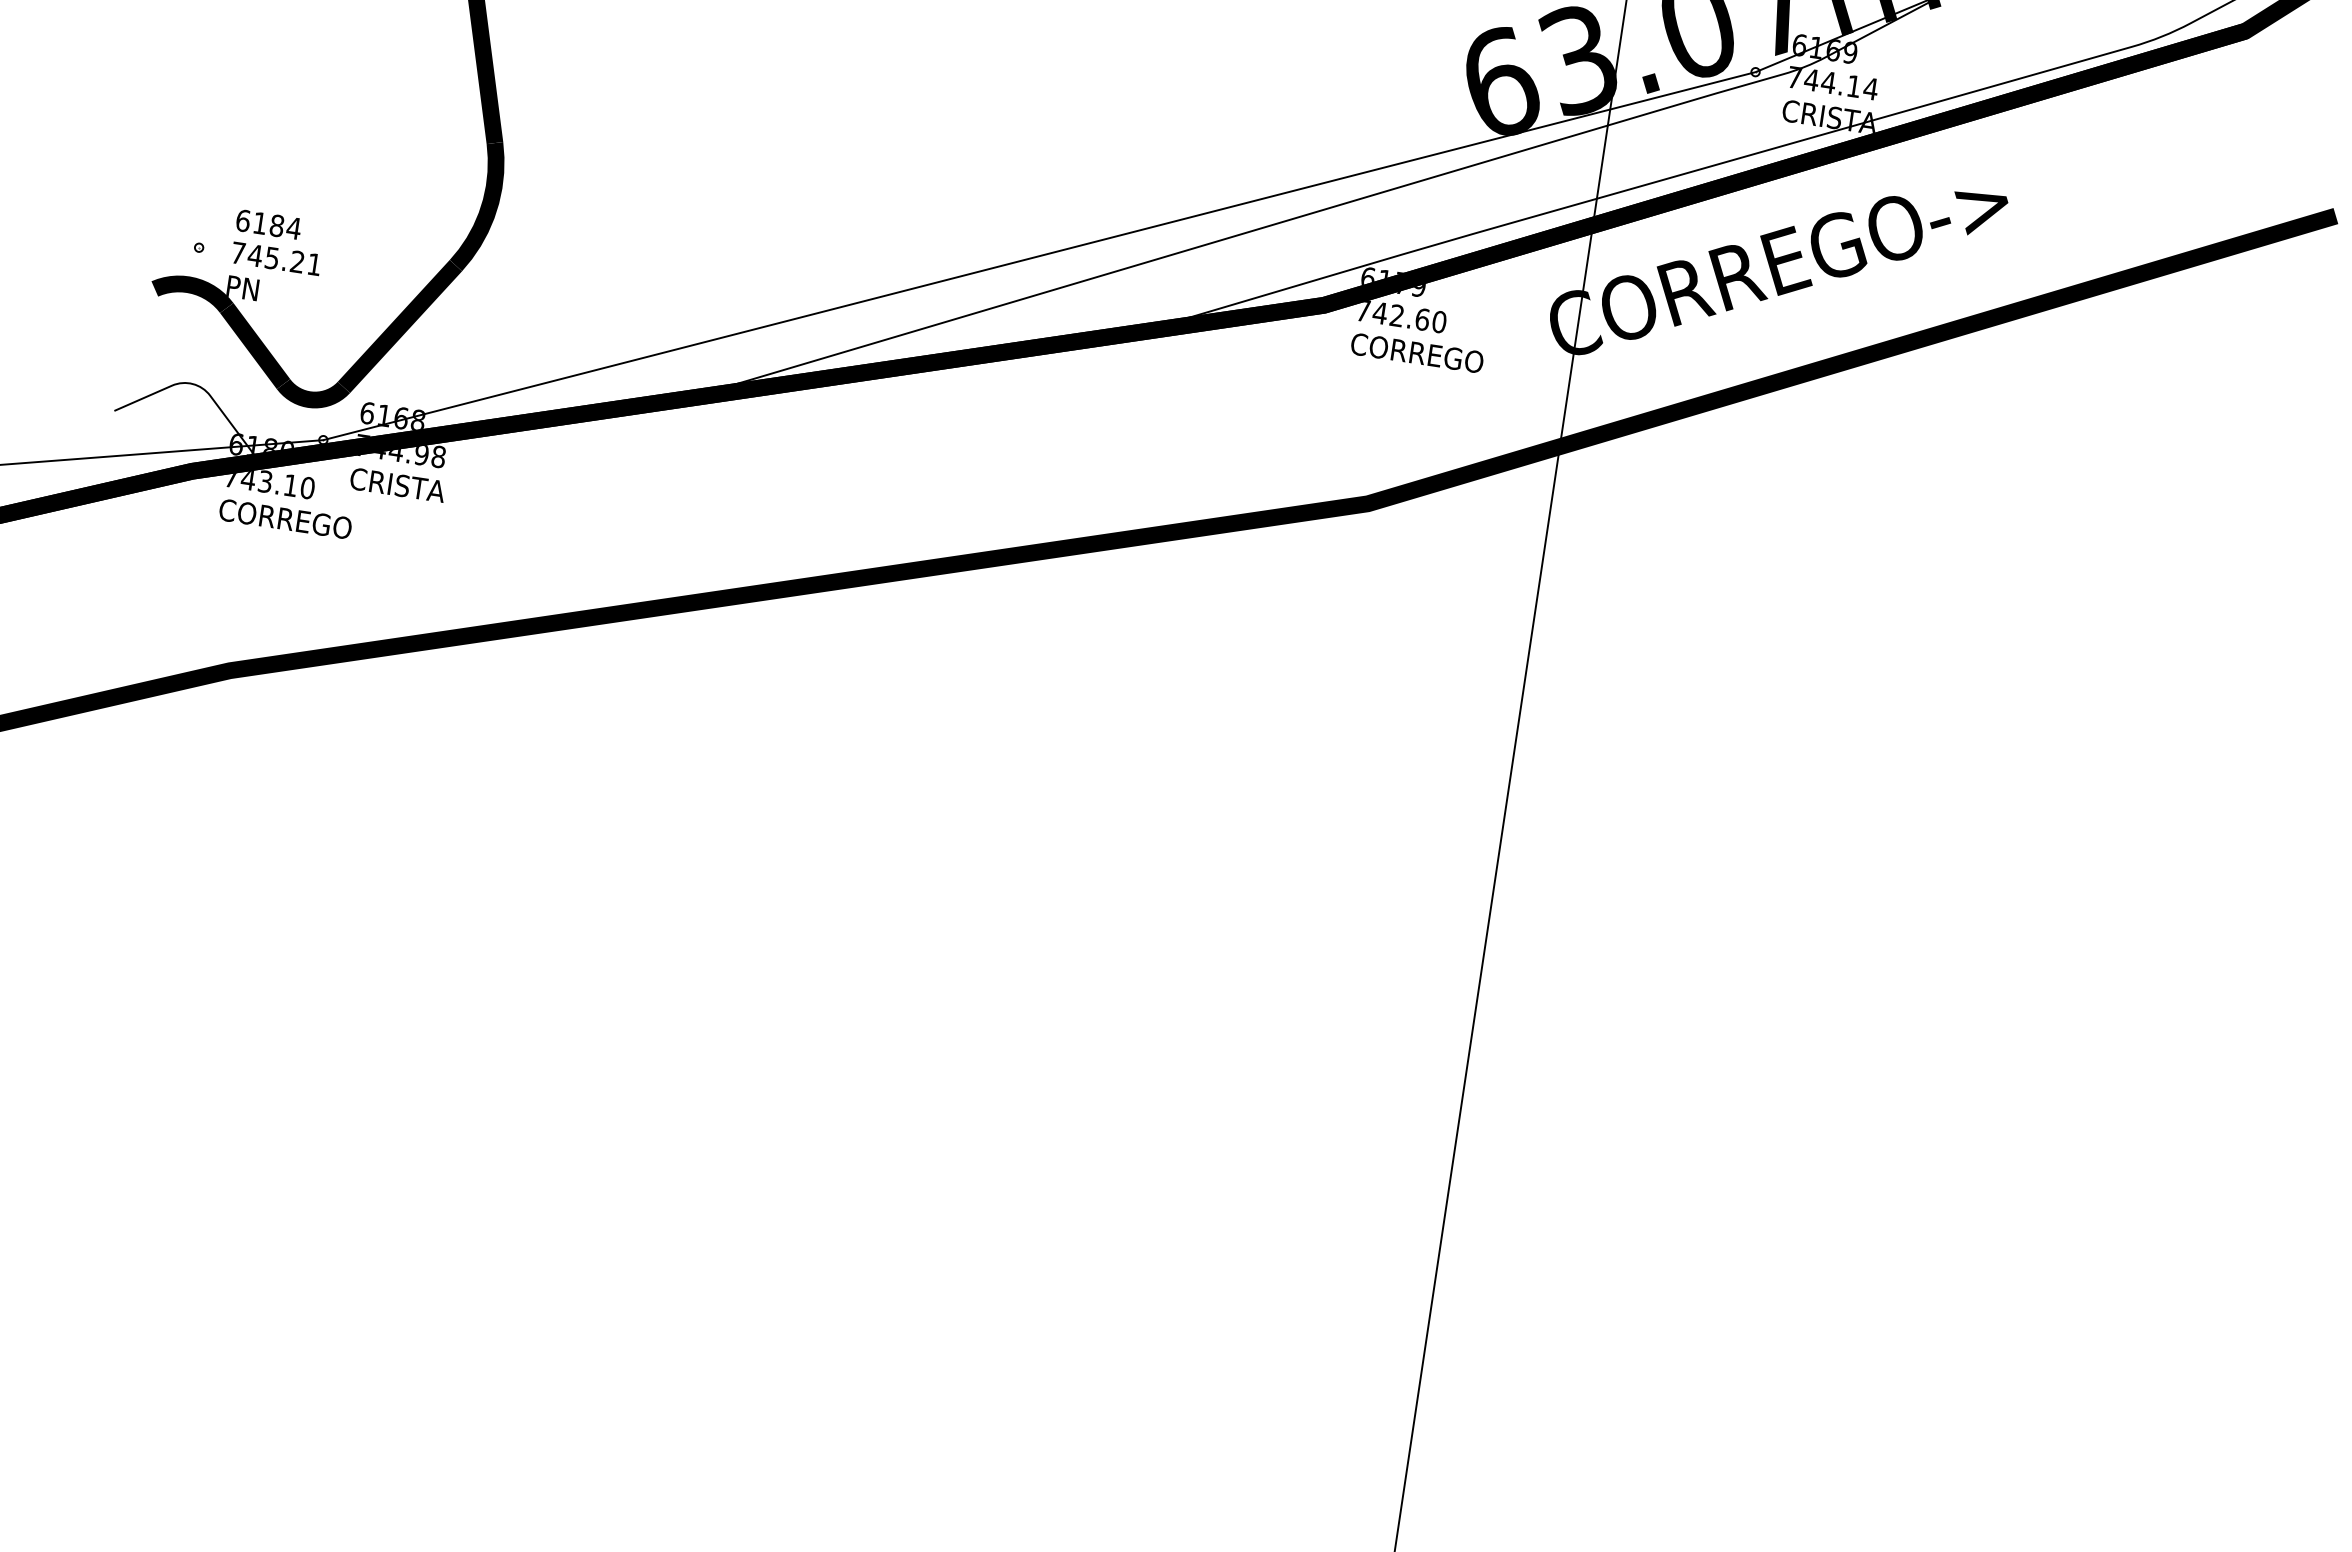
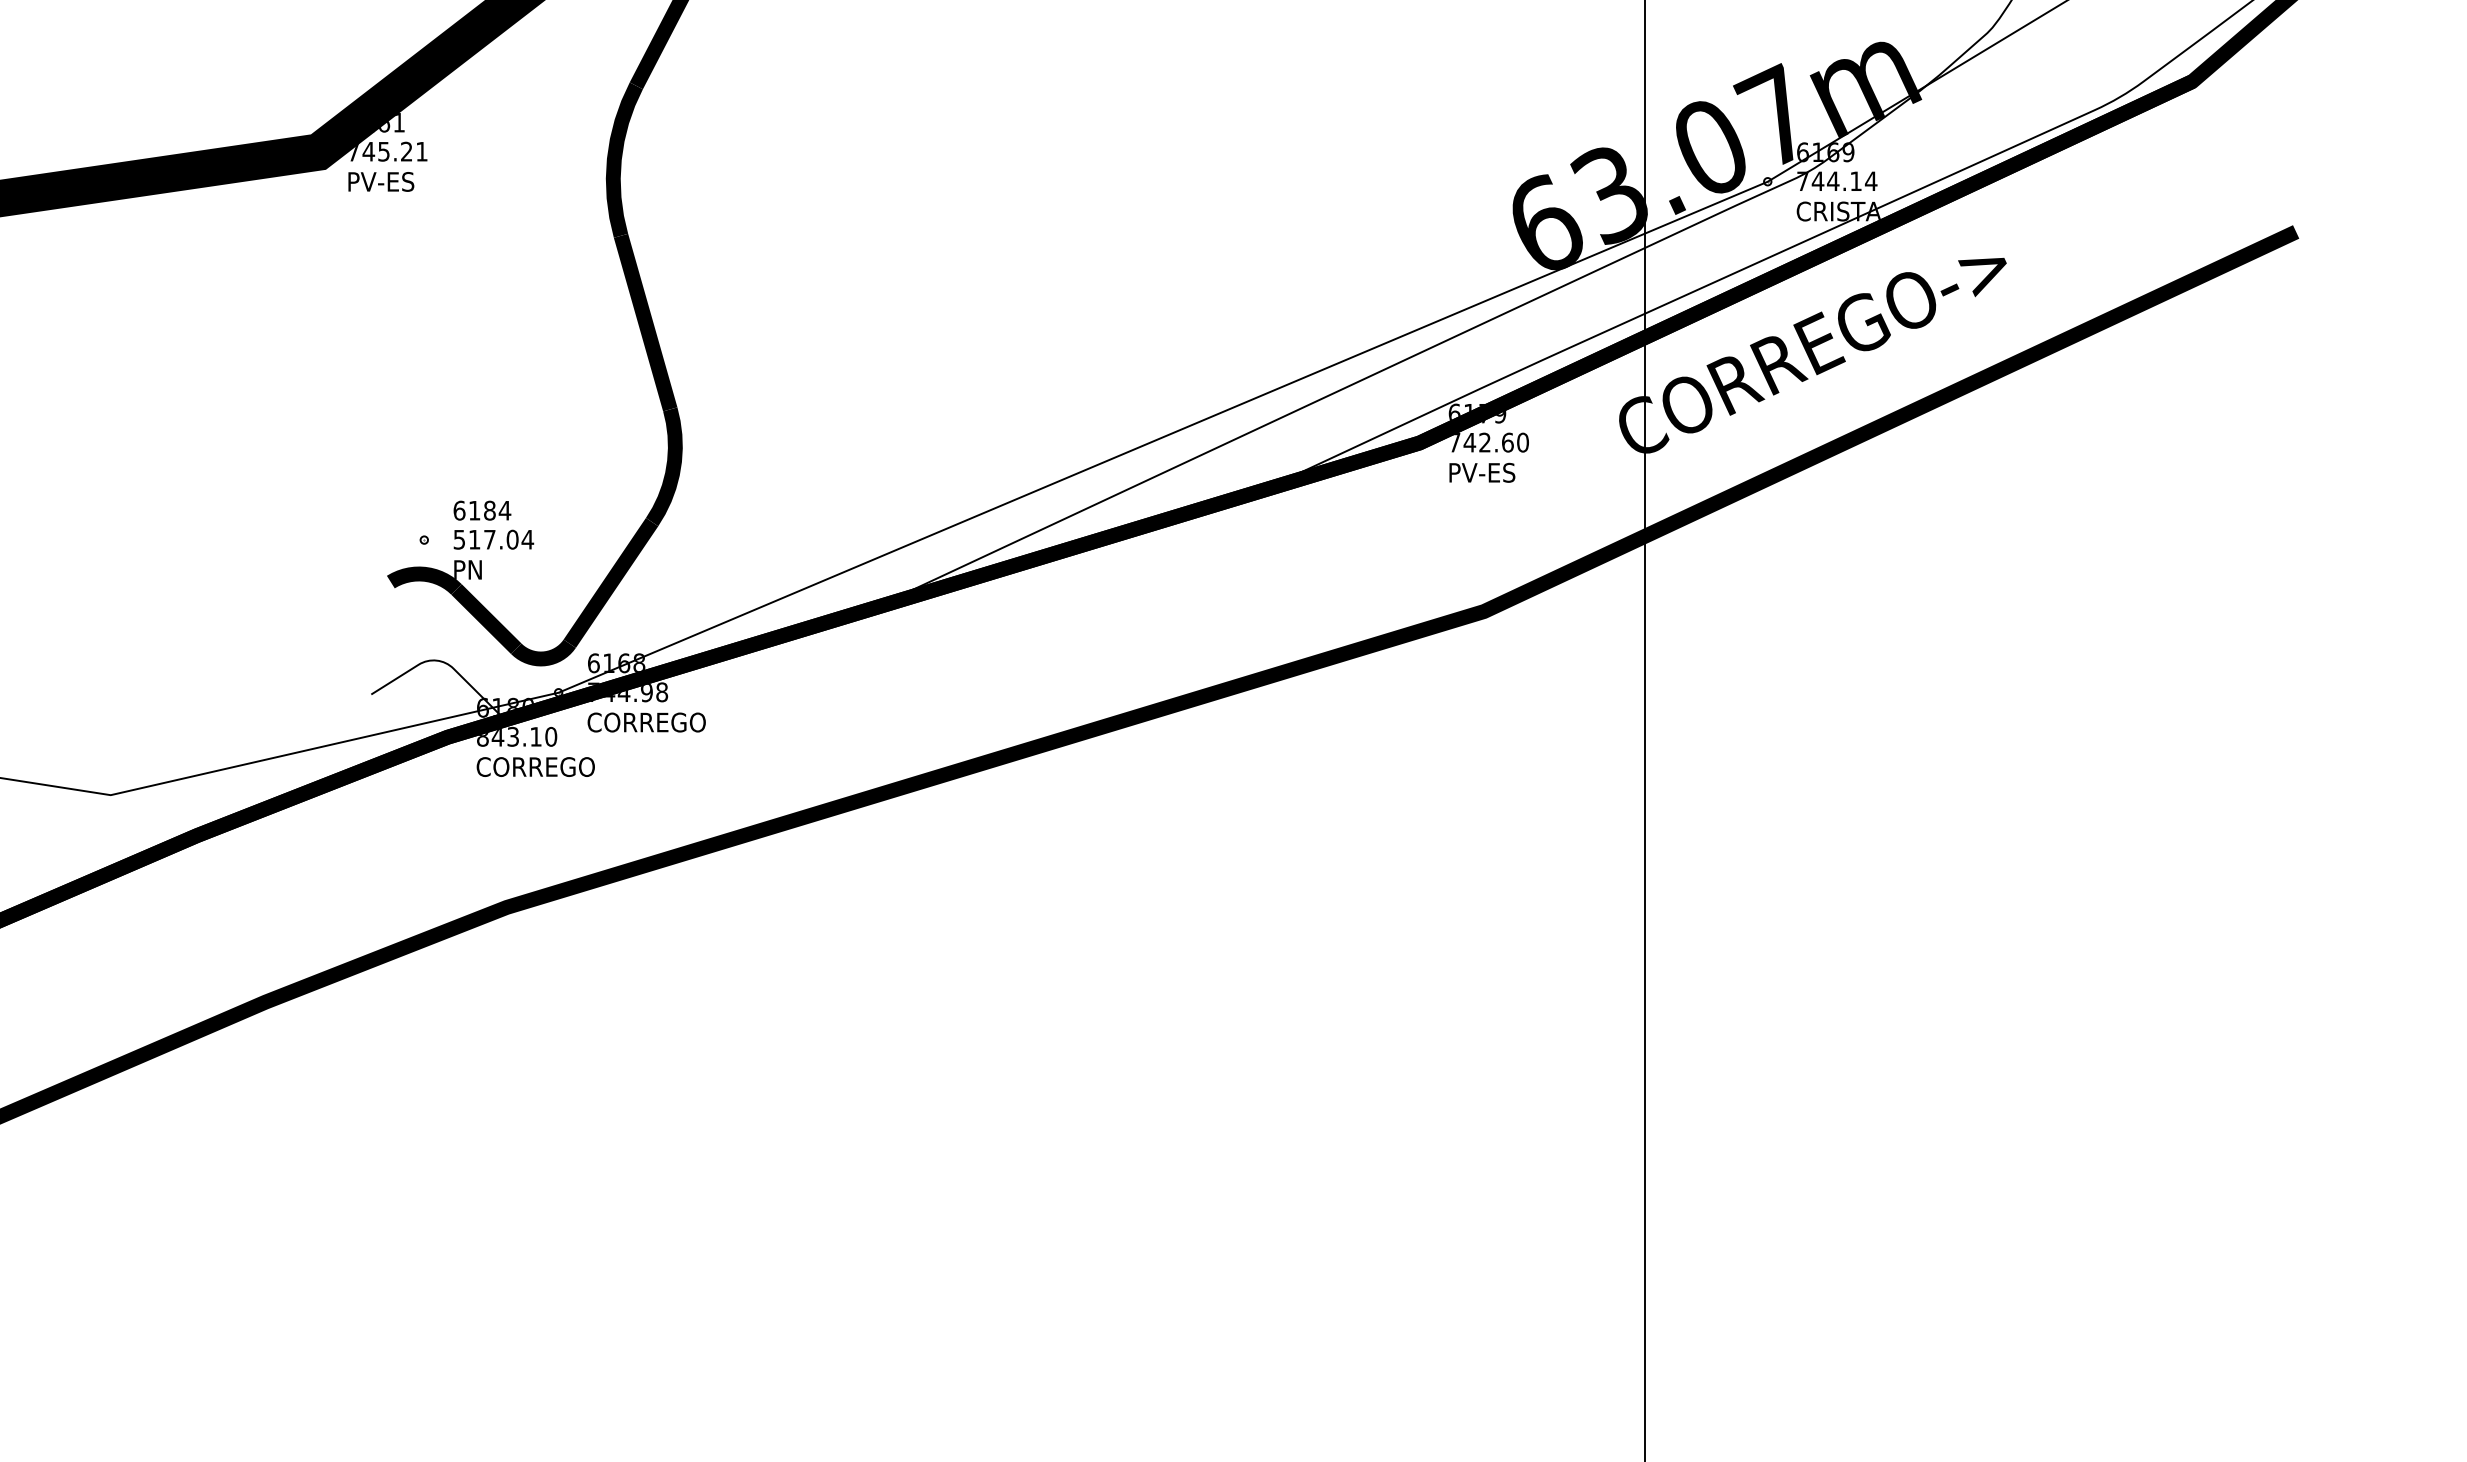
text: (276, 258) -> (493, 539), 745.21 -> 517.04
text: (1417, 352) -> (1507, 472), CORREGO -> PV-ES
text: (230, 479) -> (482, 739), 743.10 -> 843.10
text: (425, 489) -> (654, 722), CRISTA -> CORREGO

